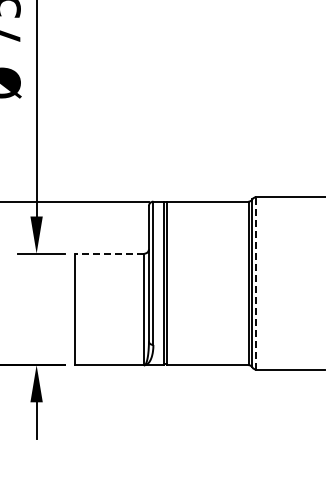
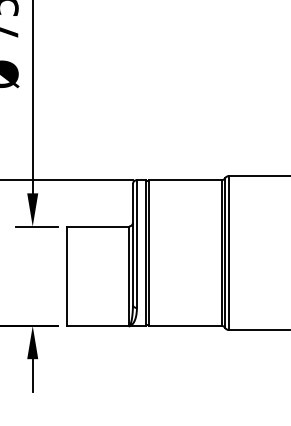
line: (109, 253) -> (97, 226), dashed -> solid
line: (256, 282) -> (228, 252), dashed -> solid

